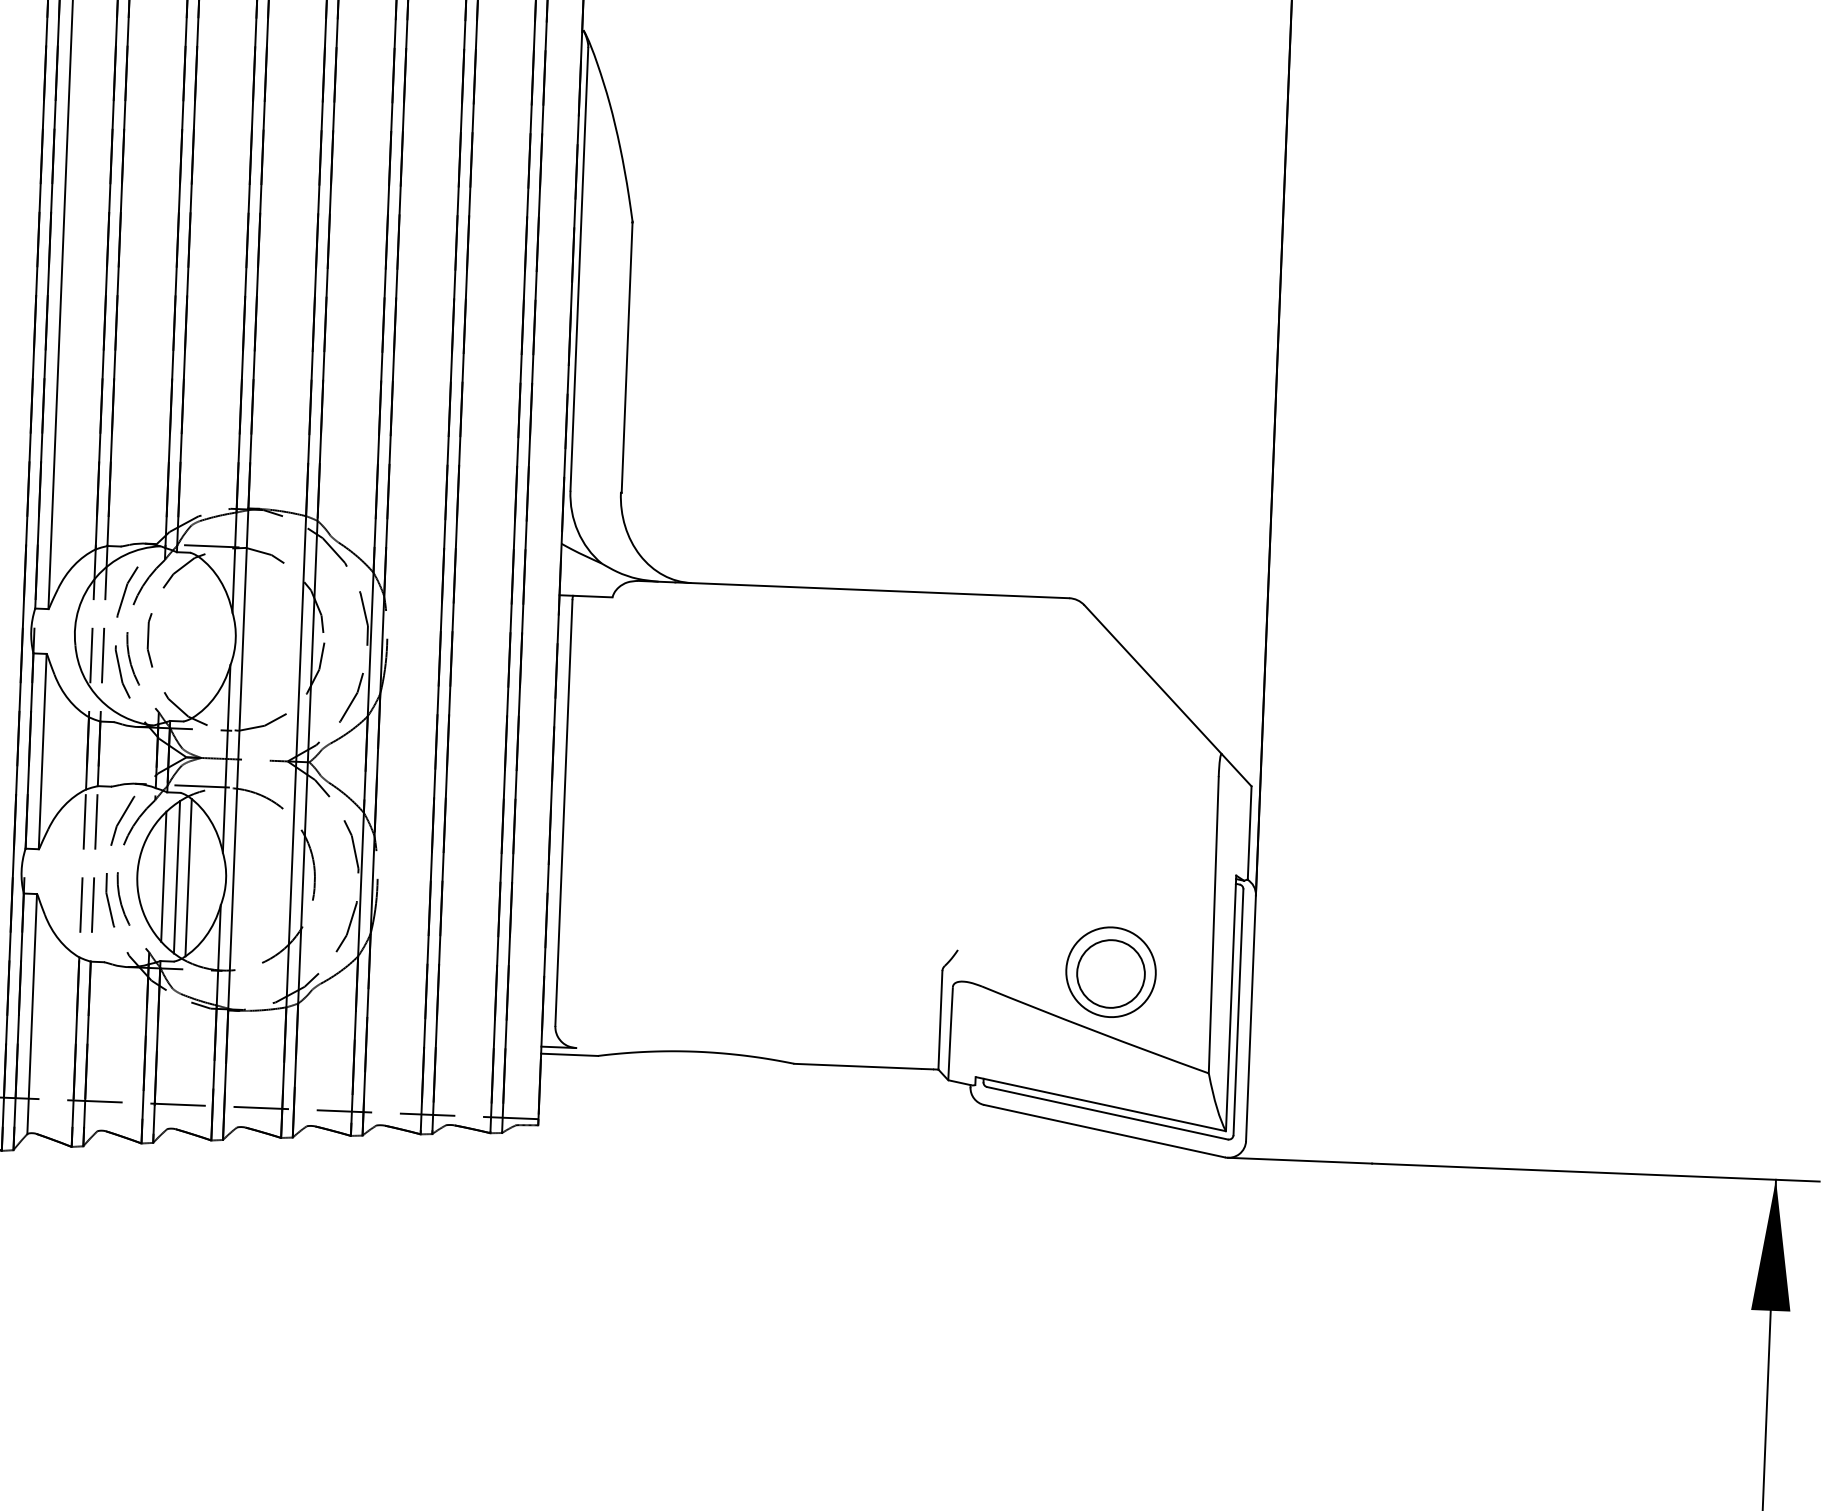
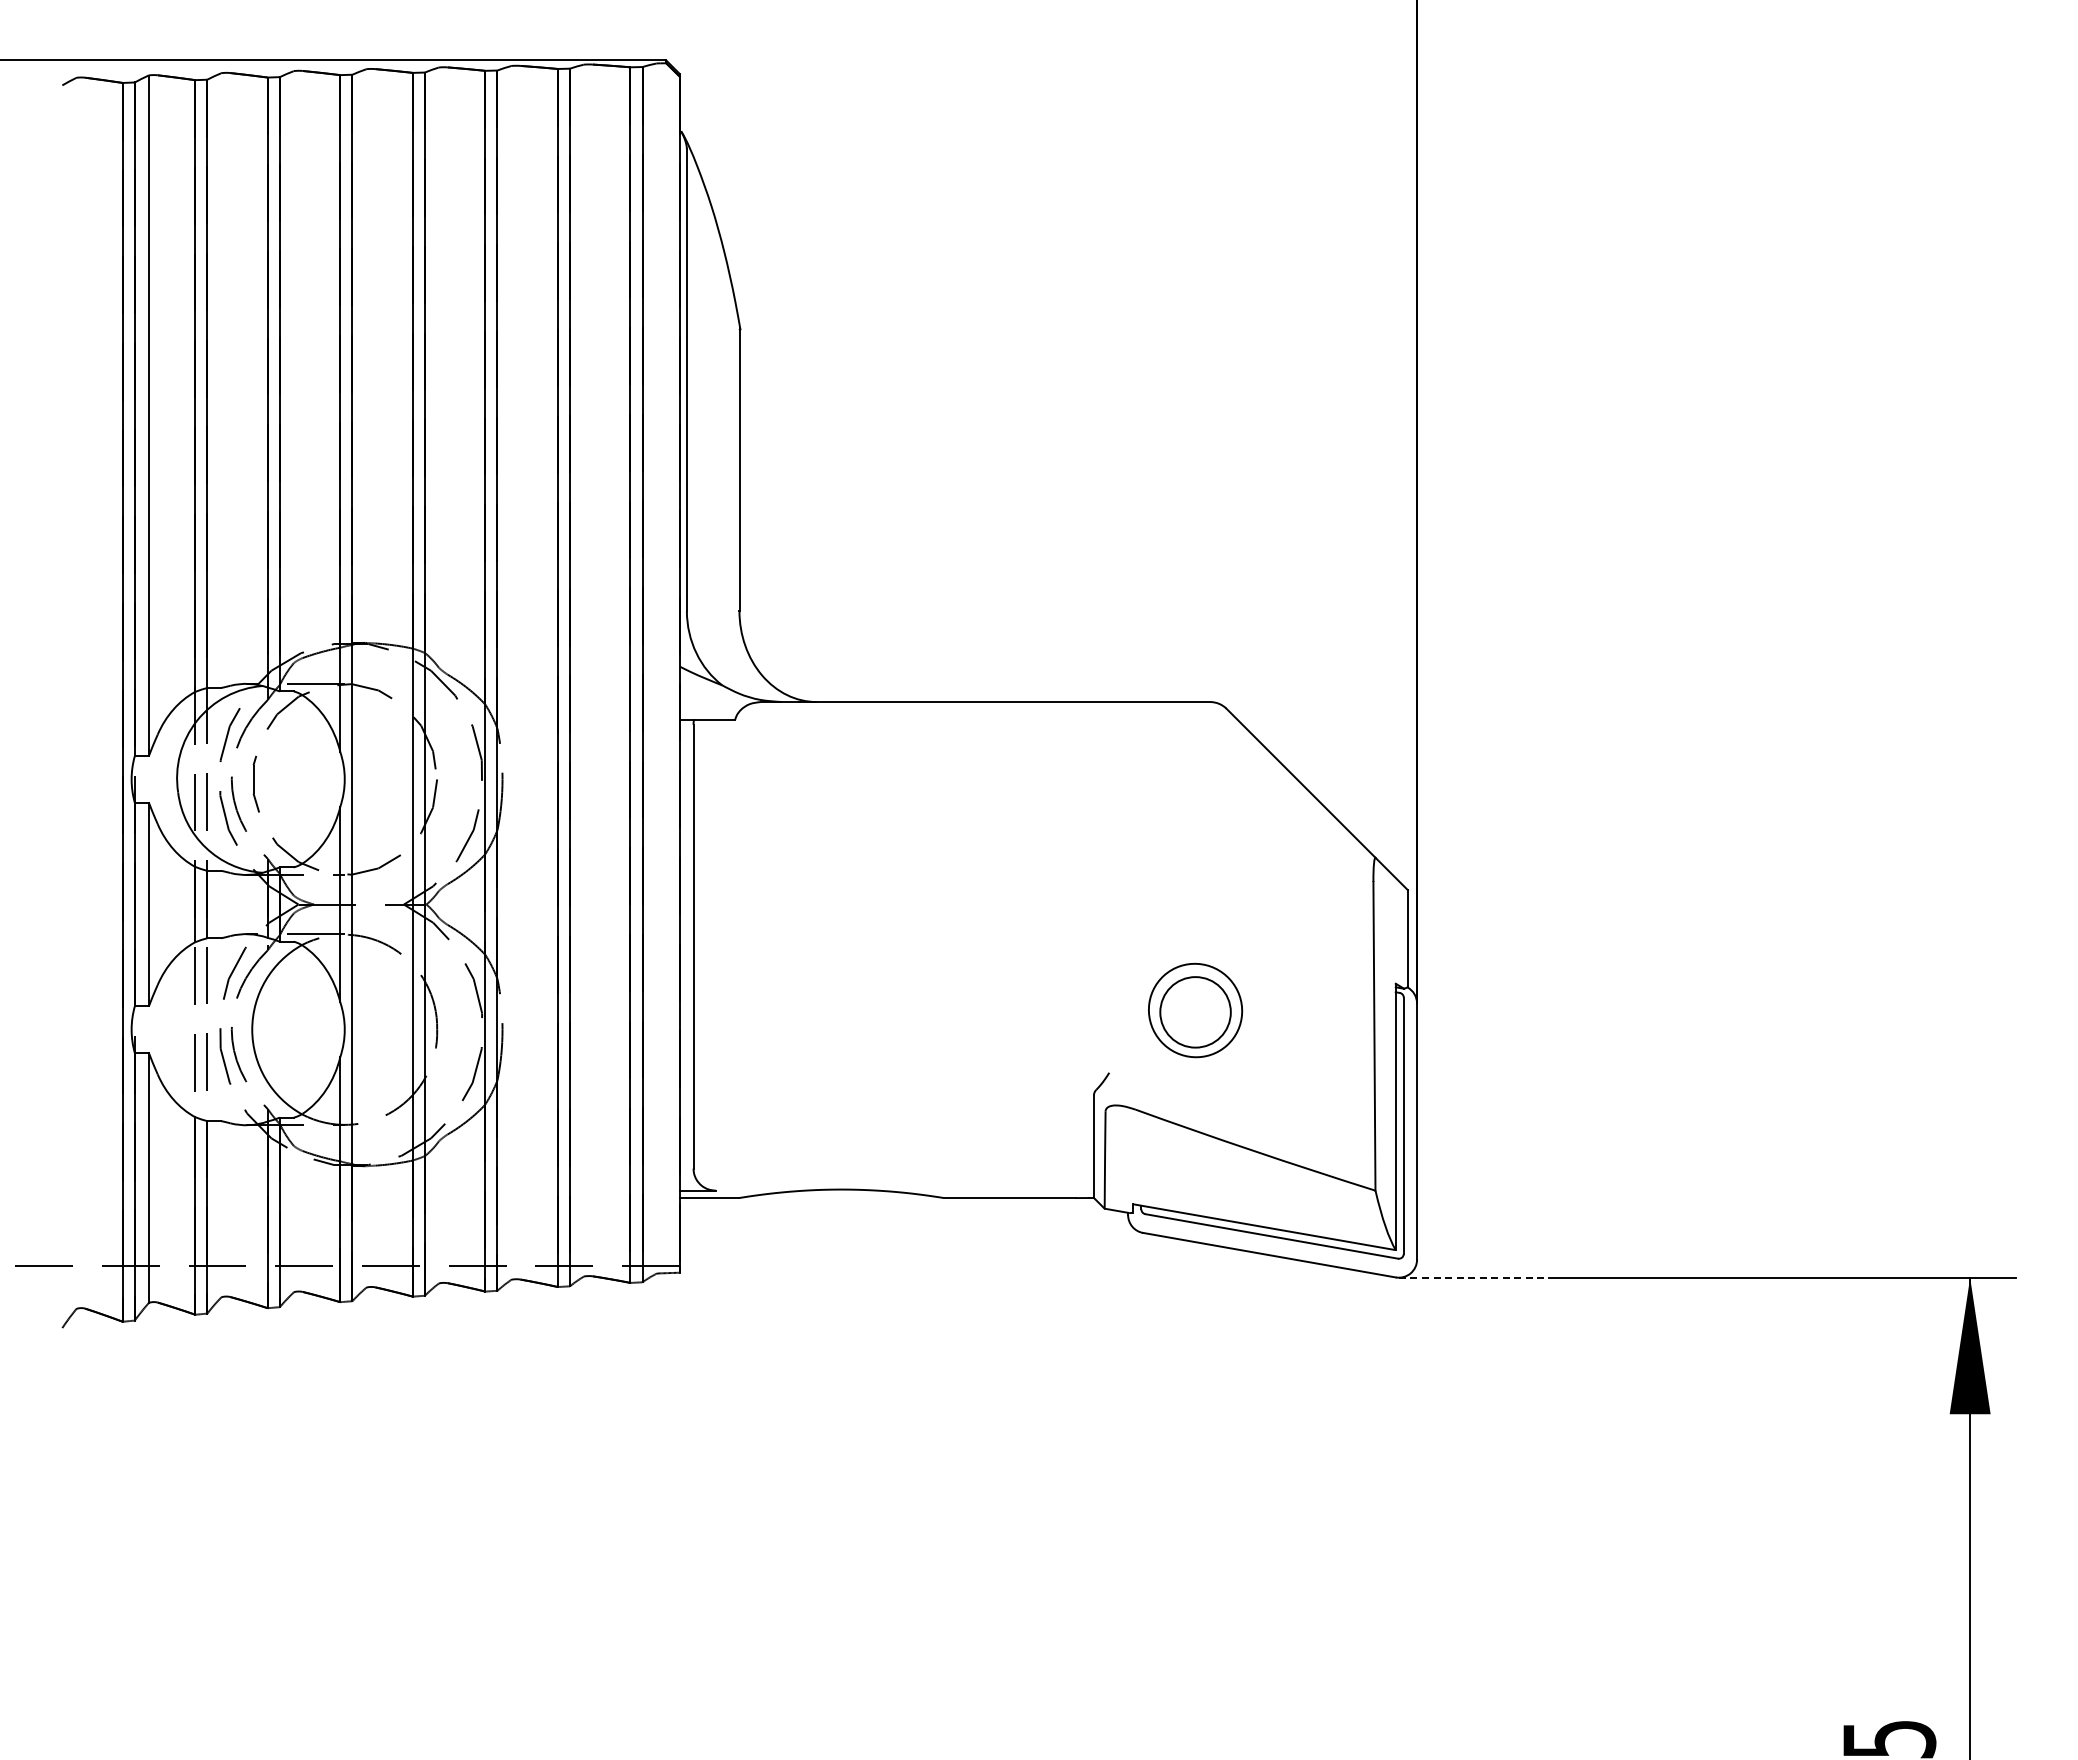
line: (163, 876) -> (279, 1029), removed
line: (176, 877) -> (293, 1029), removed
line: (188, 877) -> (305, 1029), removed
part: (1111, 972) -> (1195, 1010), moved
line: (1300, 1160) -> (1474, 1277), solid -> dashed

